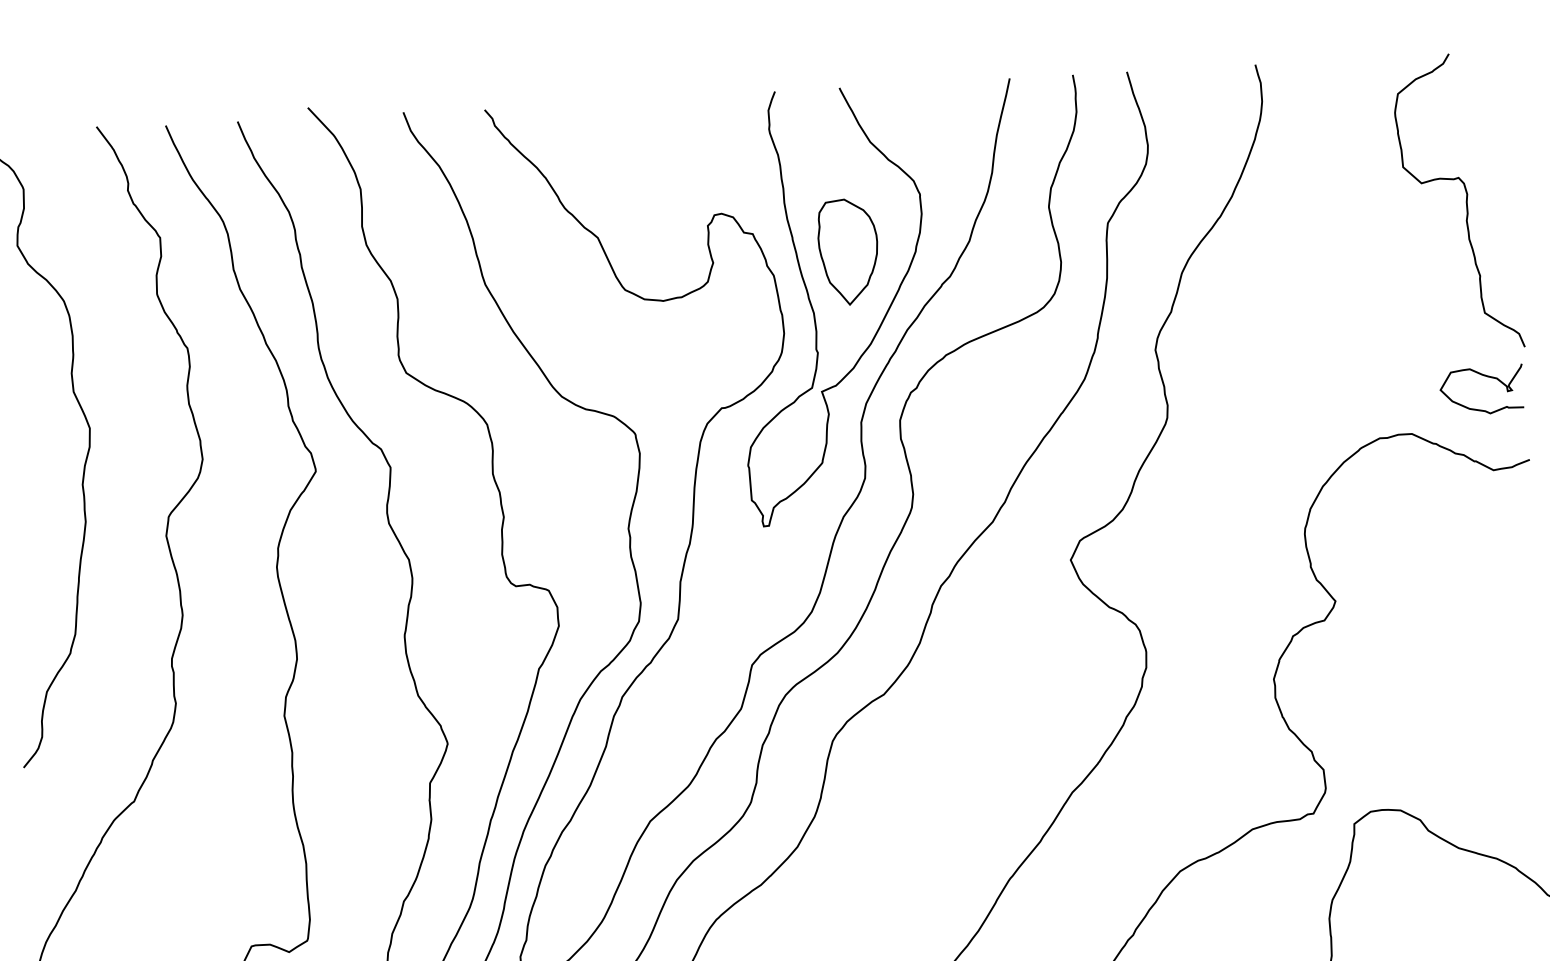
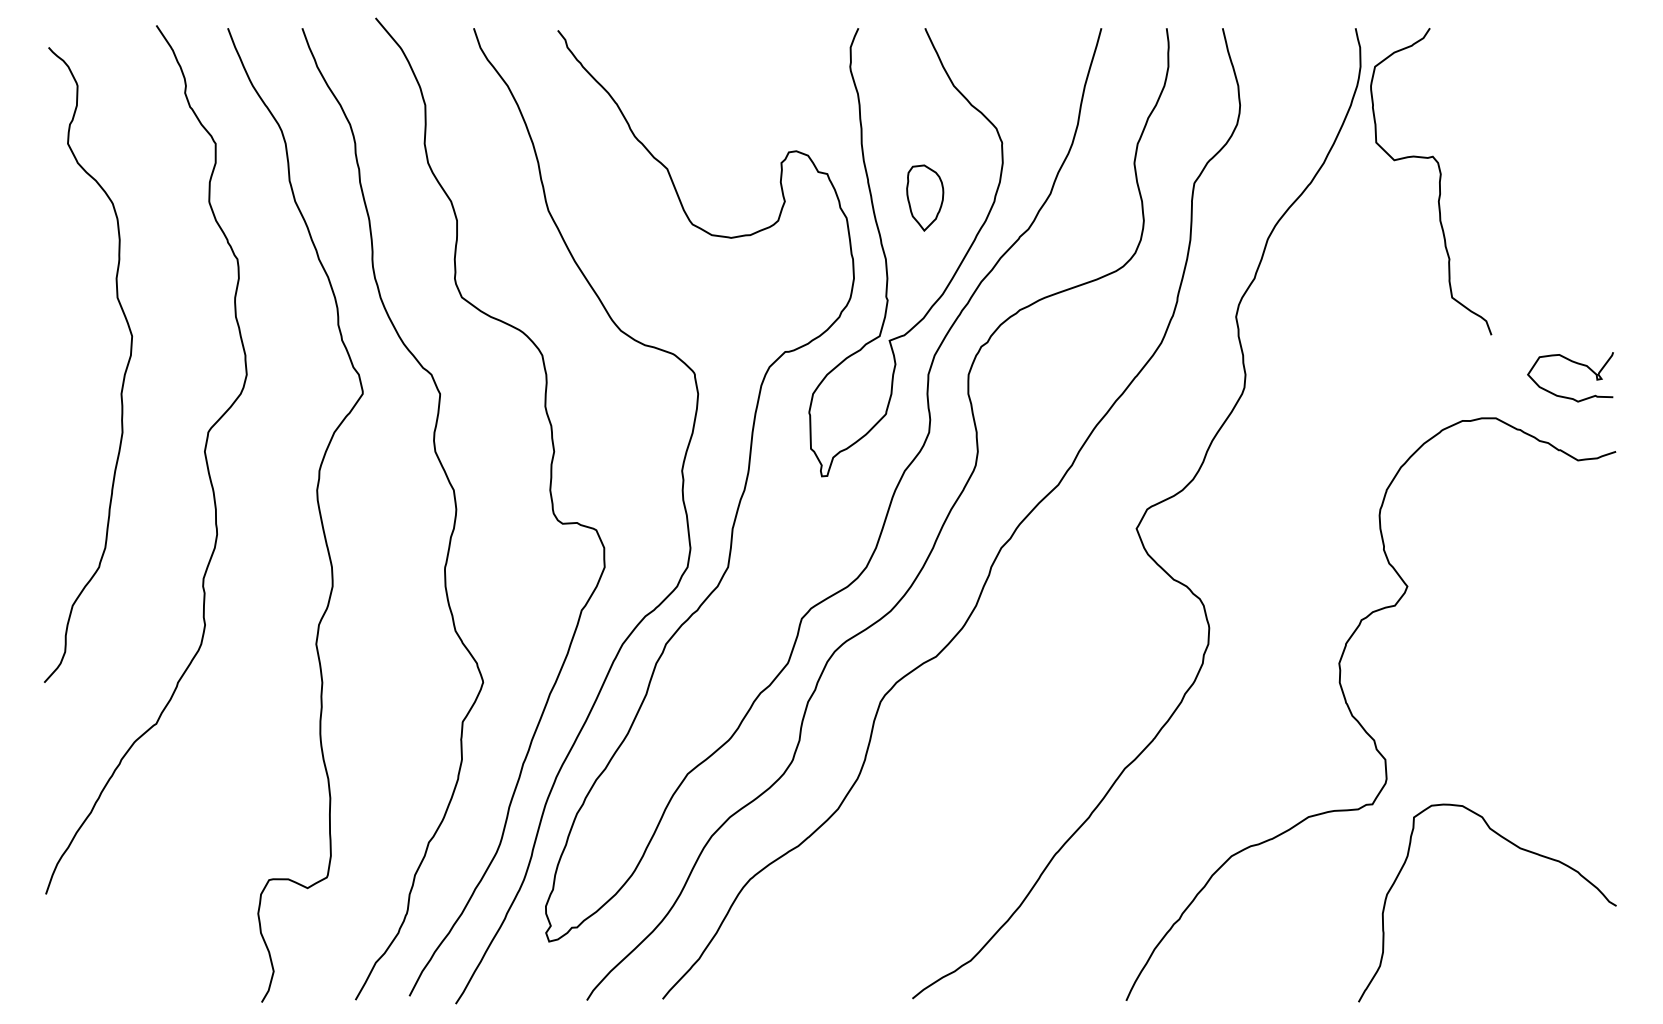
curve: (1466, 201) -> (1439, 181), moved
part: (848, 251) -> (925, 197), size x0.6

